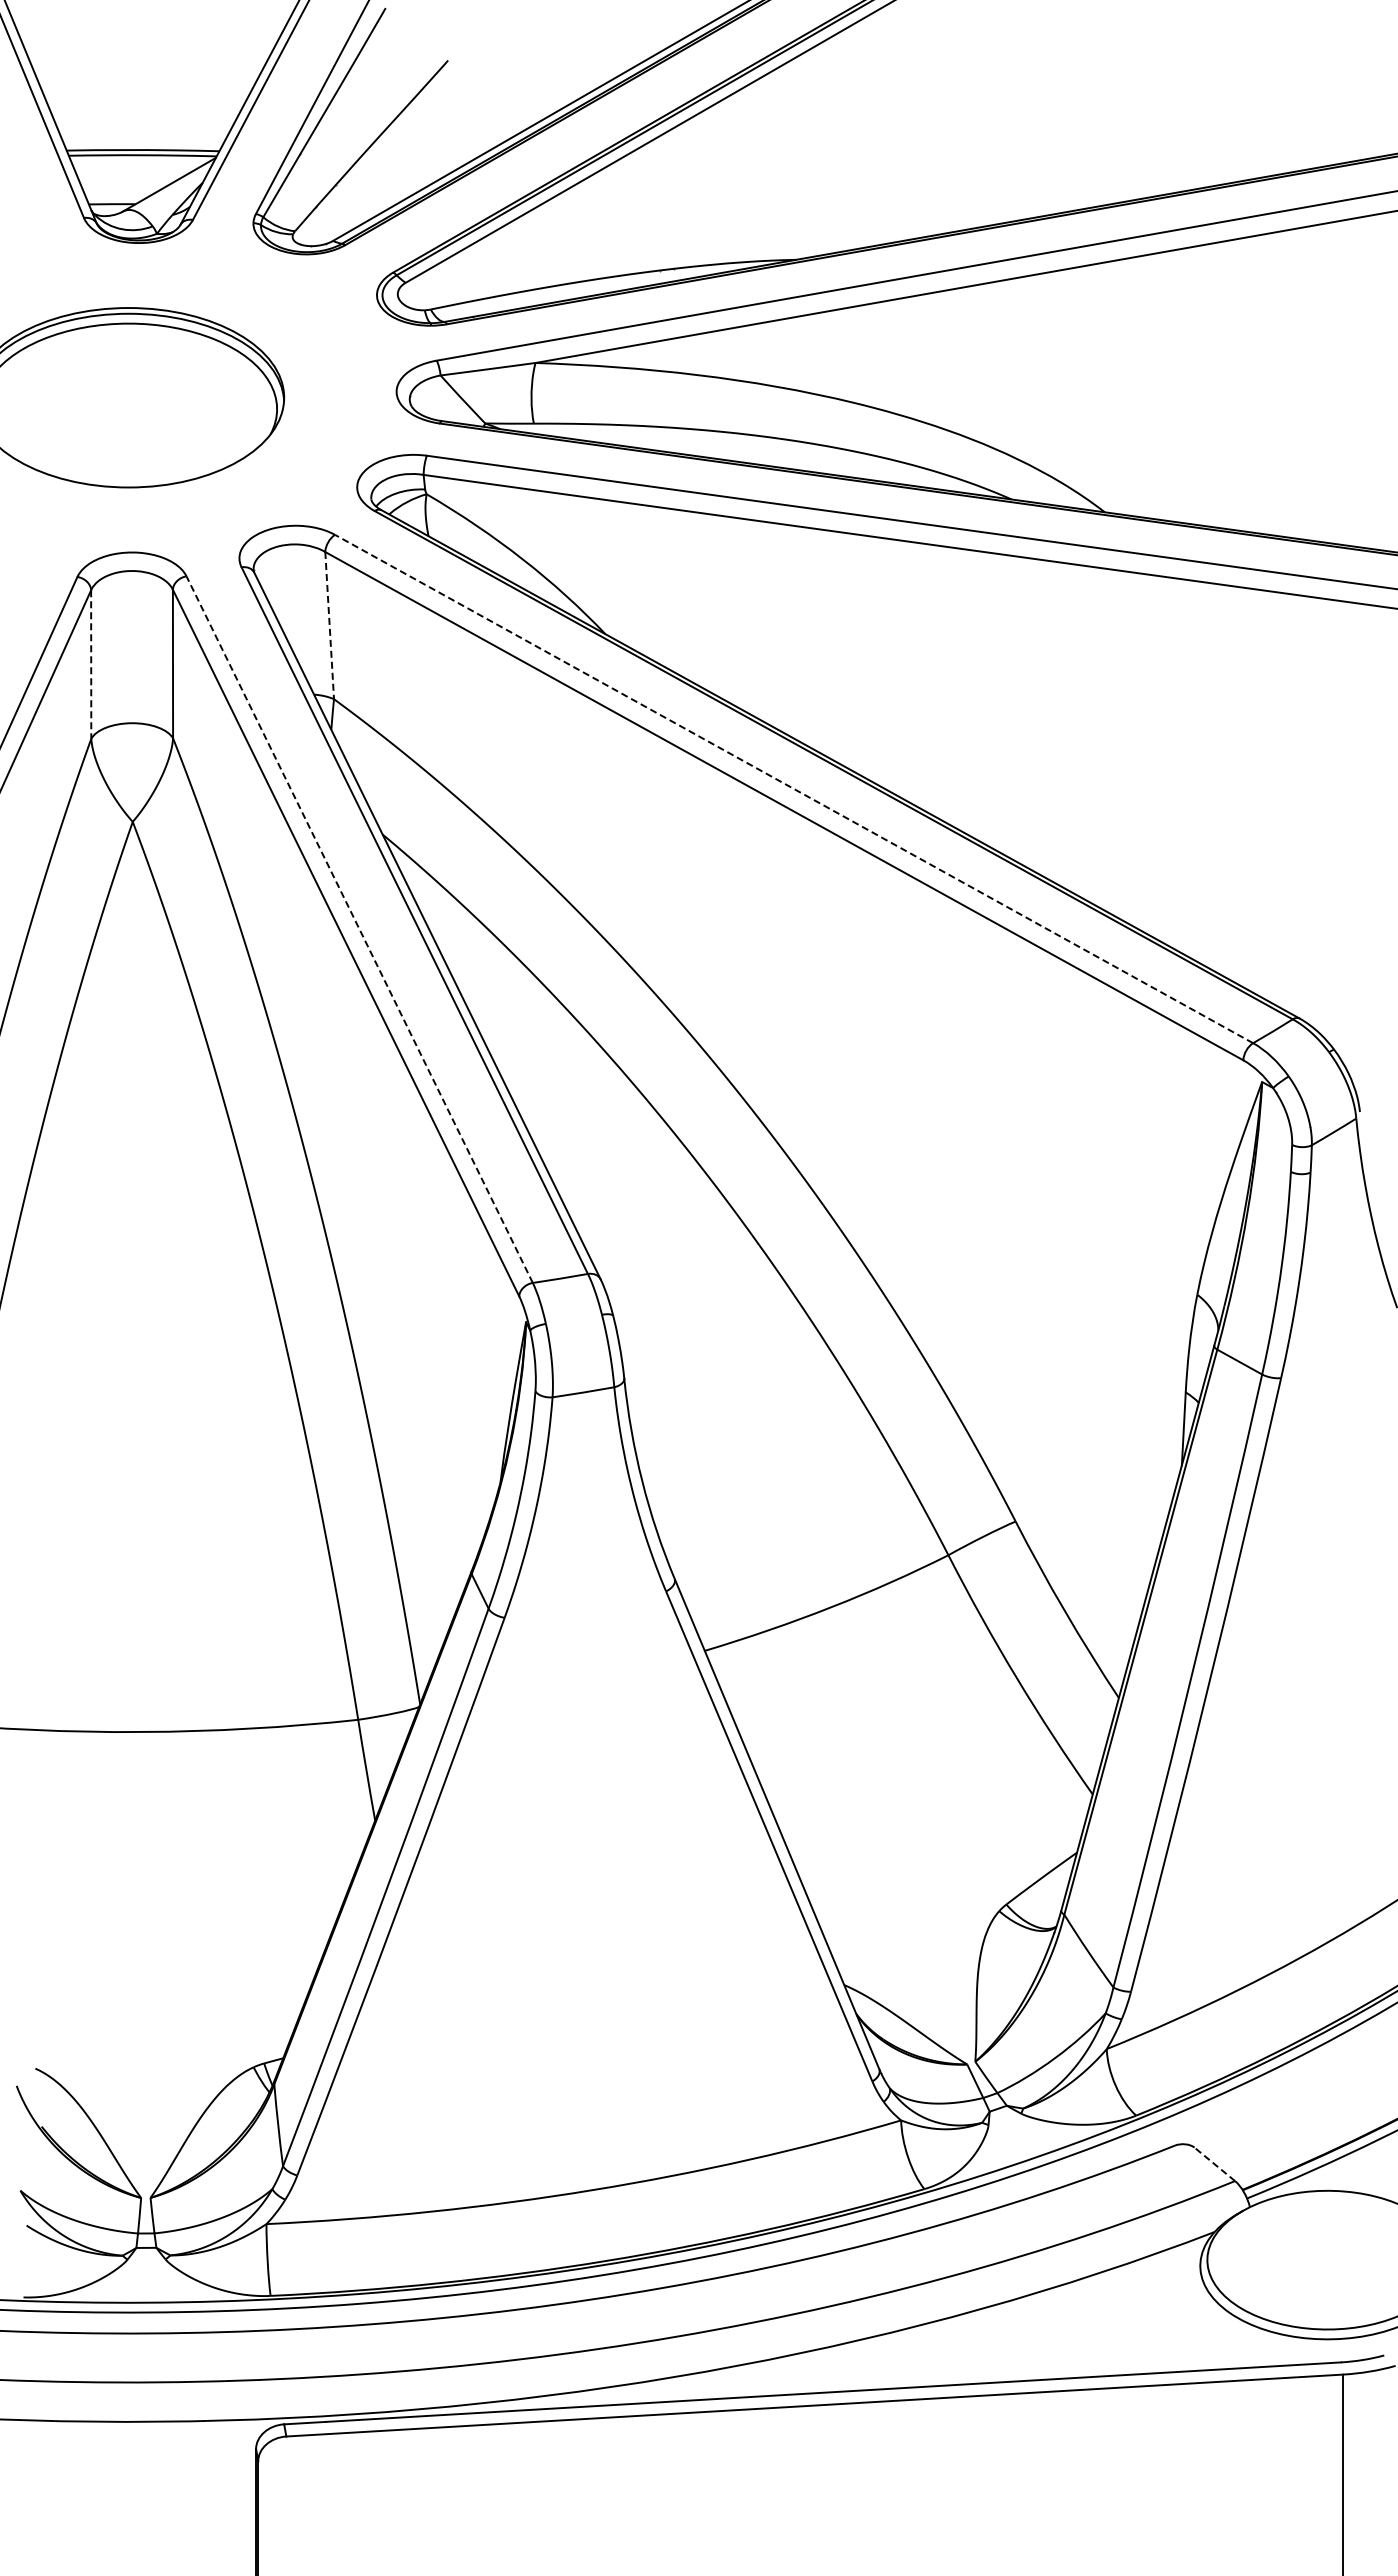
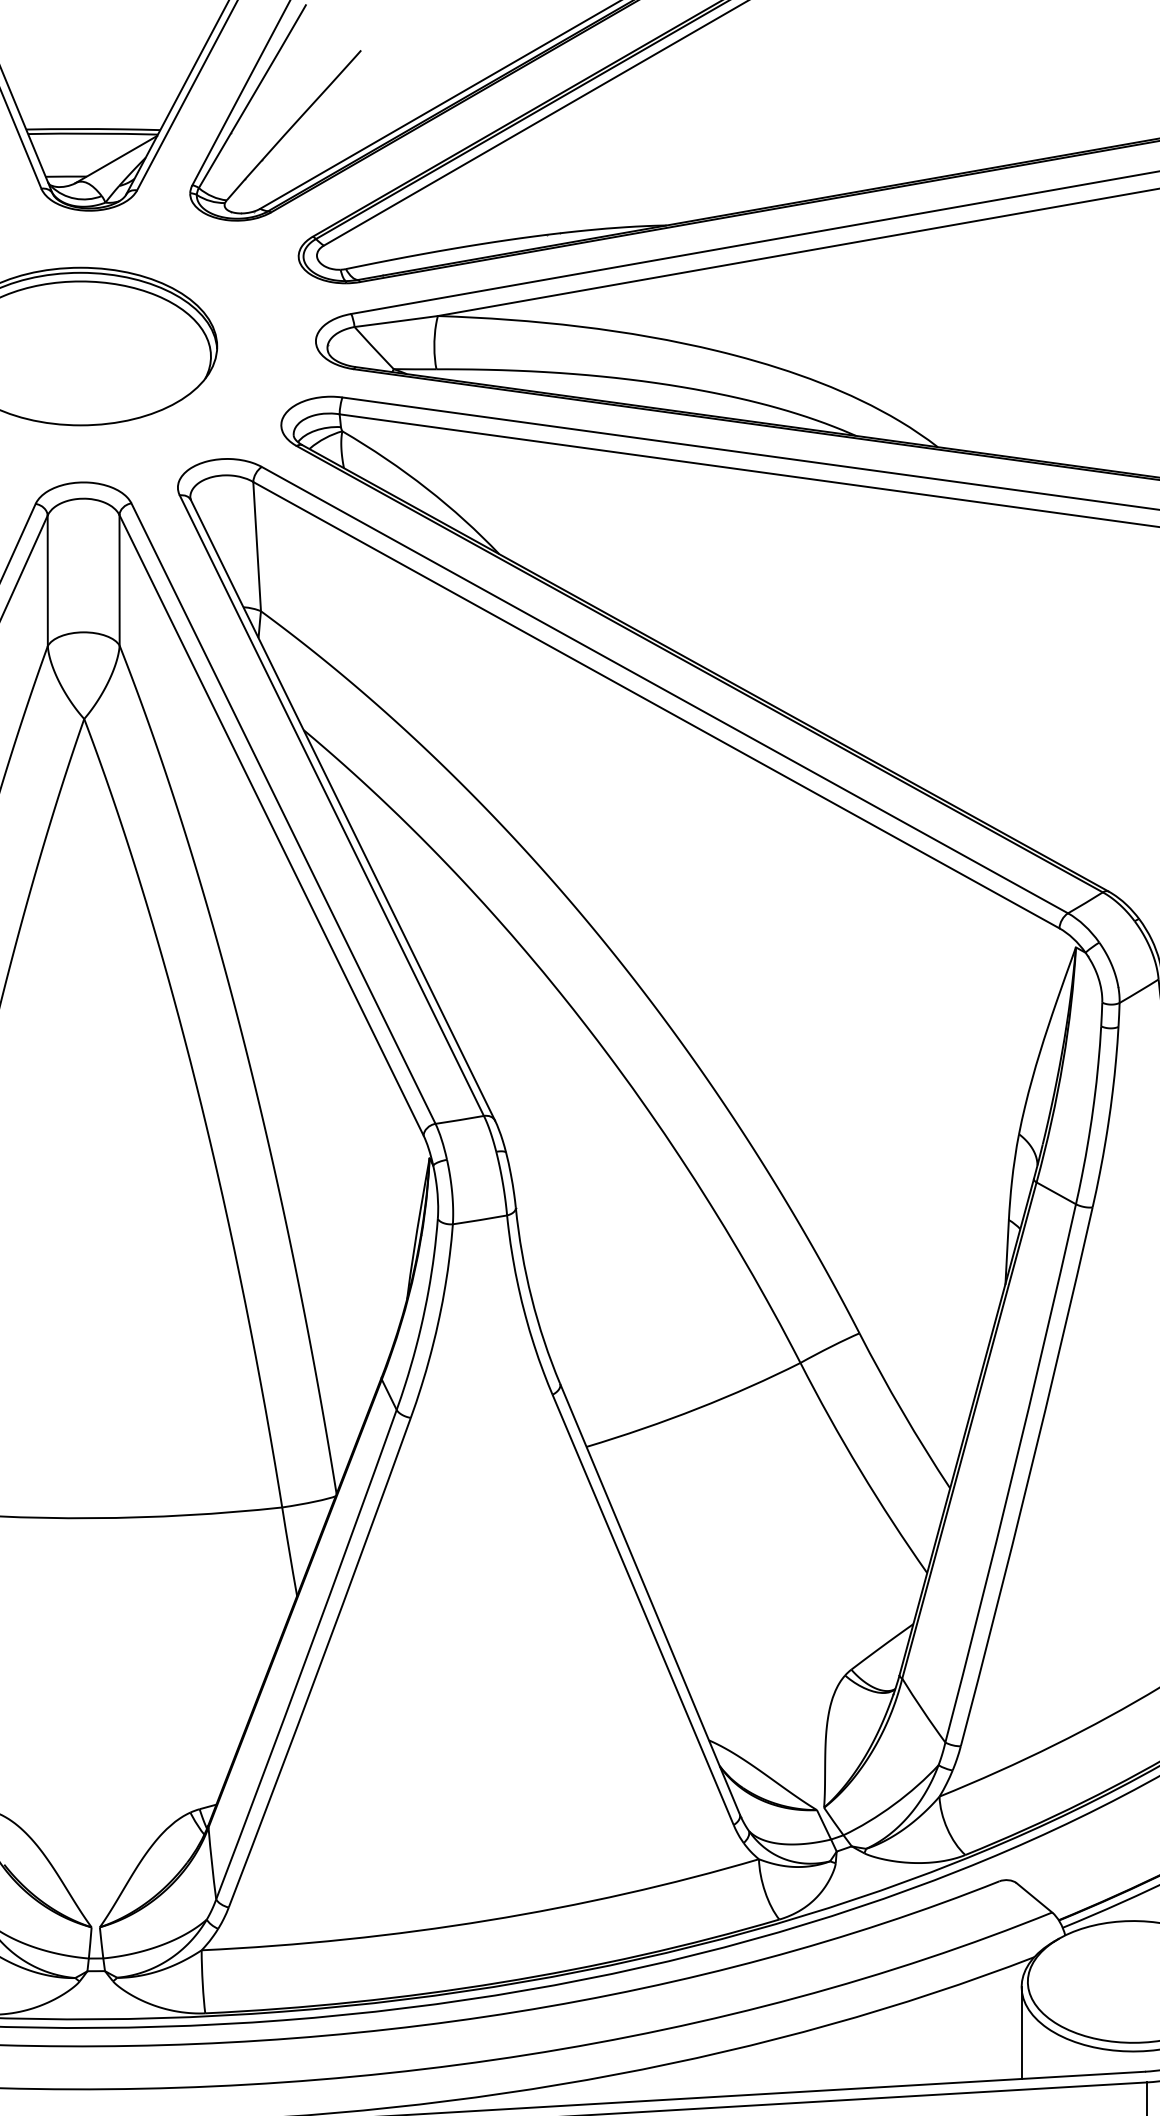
line: (329, 625) -> (256, 546), dashed -> solid
line: (91, 665) -> (48, 581), dashed -> solid
line: (794, 789) -> (665, 690), dashed -> solid
line: (359, 929) -> (283, 813), dashed -> solid
line: (1214, 2164) -> (1034, 1897), dashed -> solid
line: (1200, 2317) -> (1021, 2032), added

